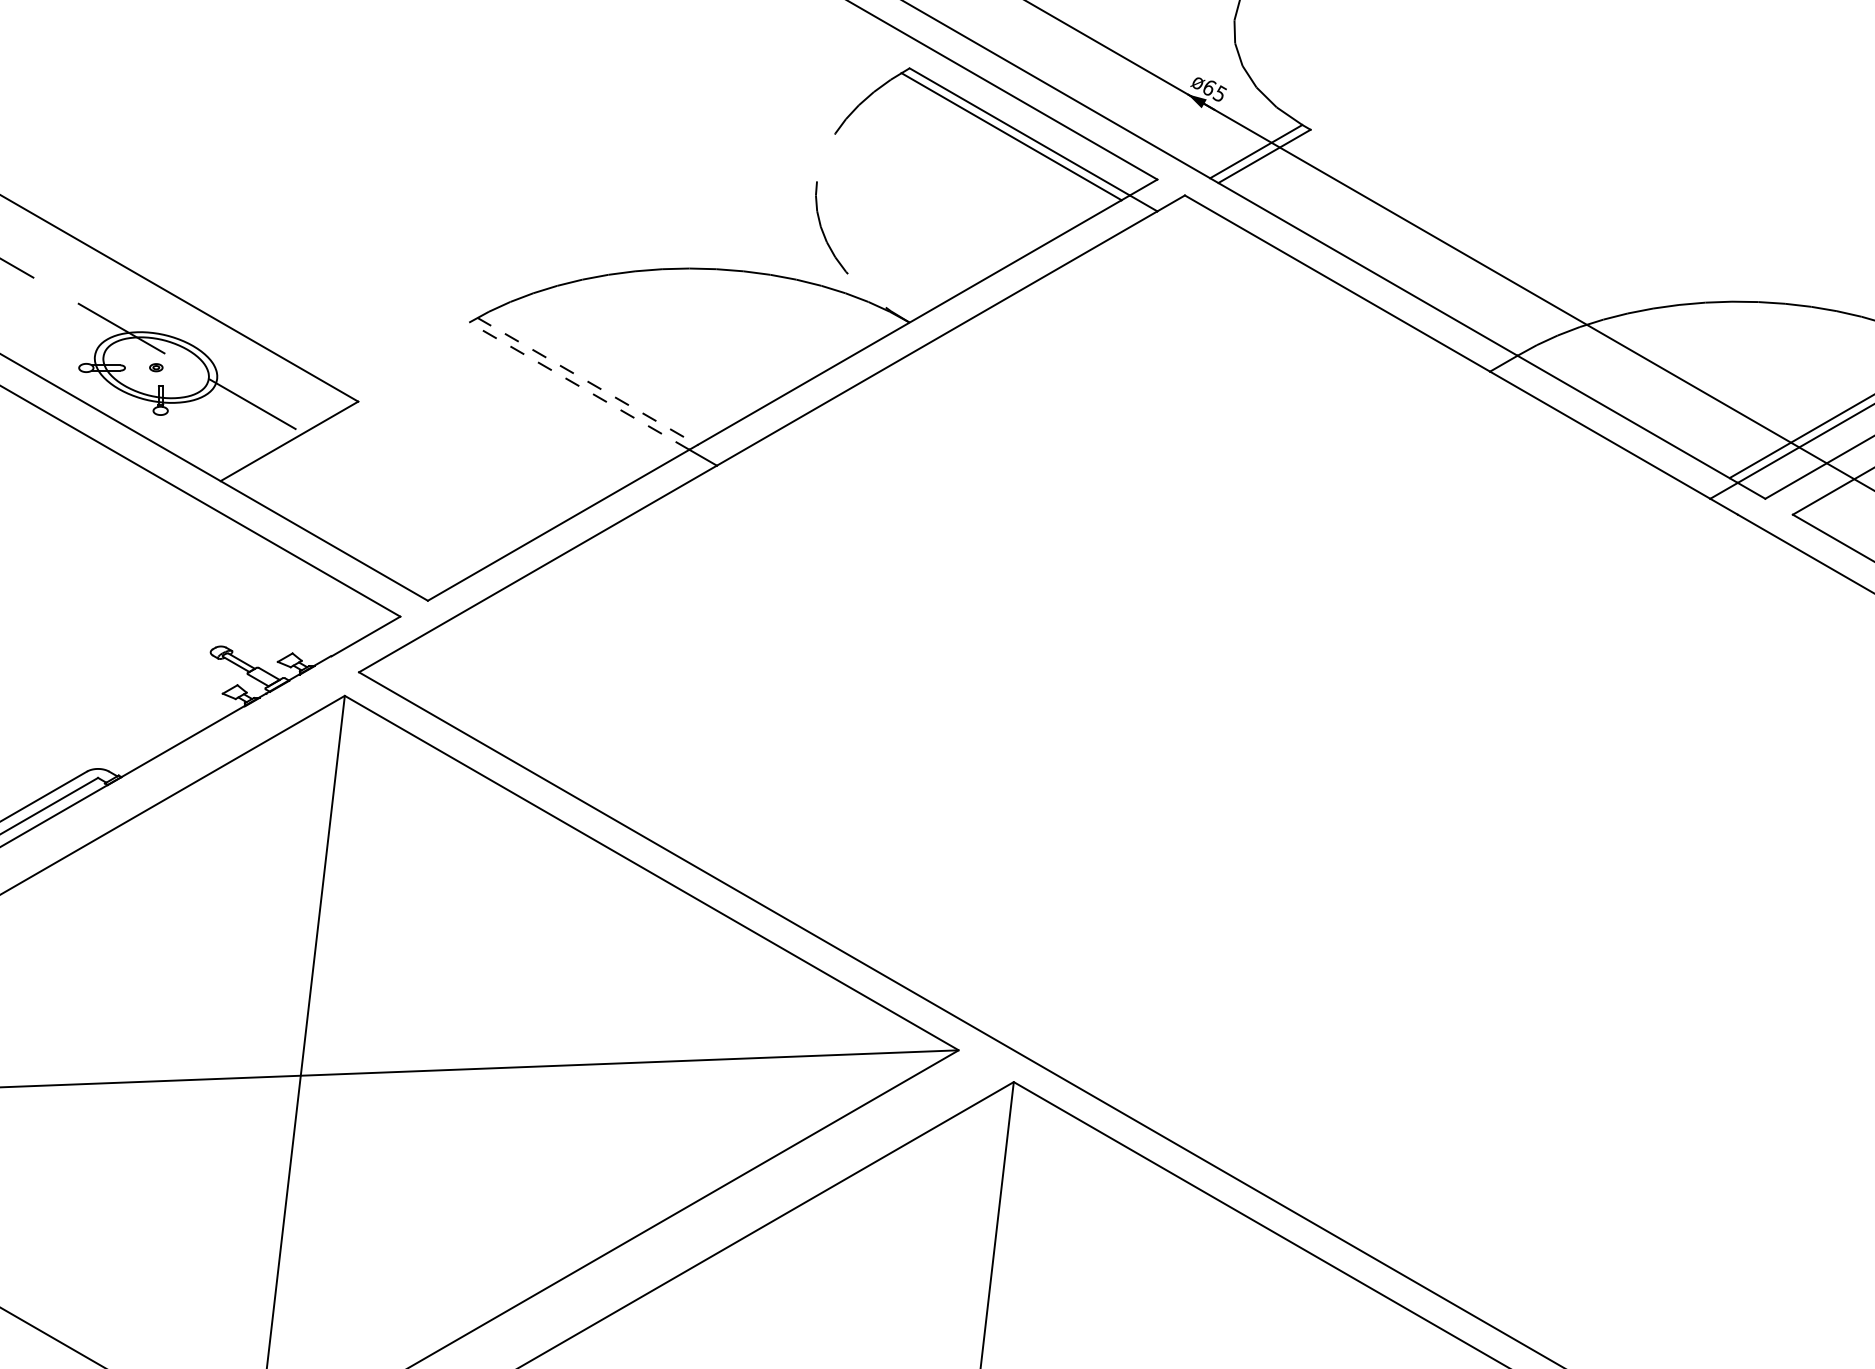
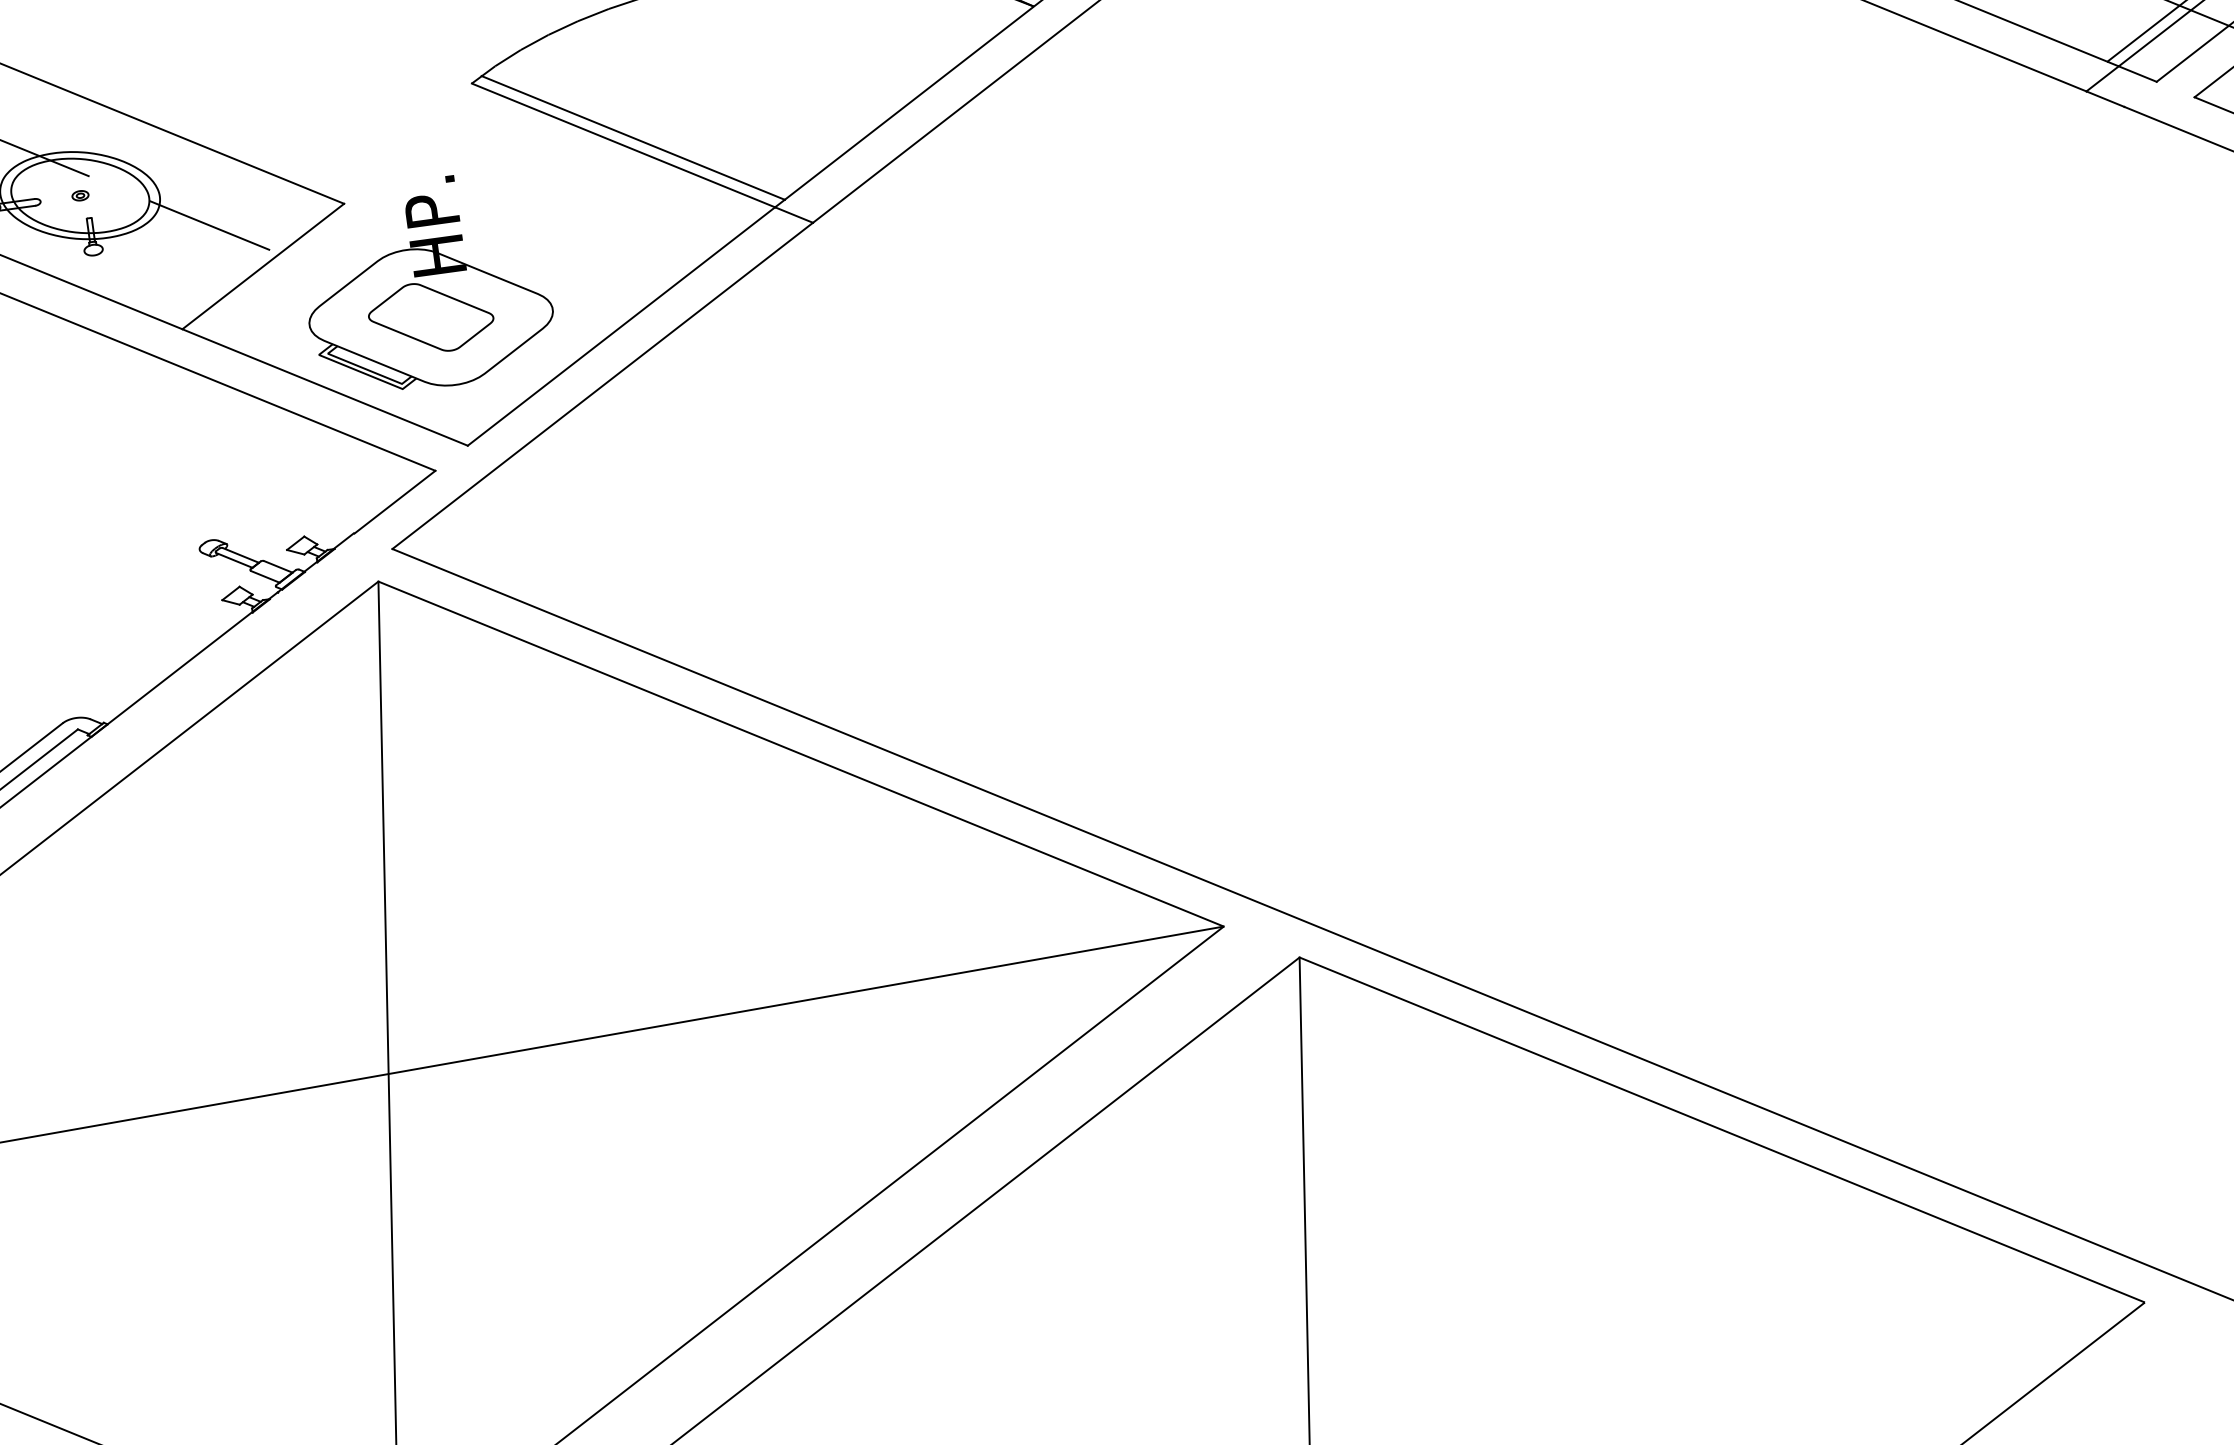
line: (587, 381) -> (633, 138), dashed -> solid
line: (578, 385) -> (622, 144), dashed -> solid
part: (413, 472) -> (427, 284), added

